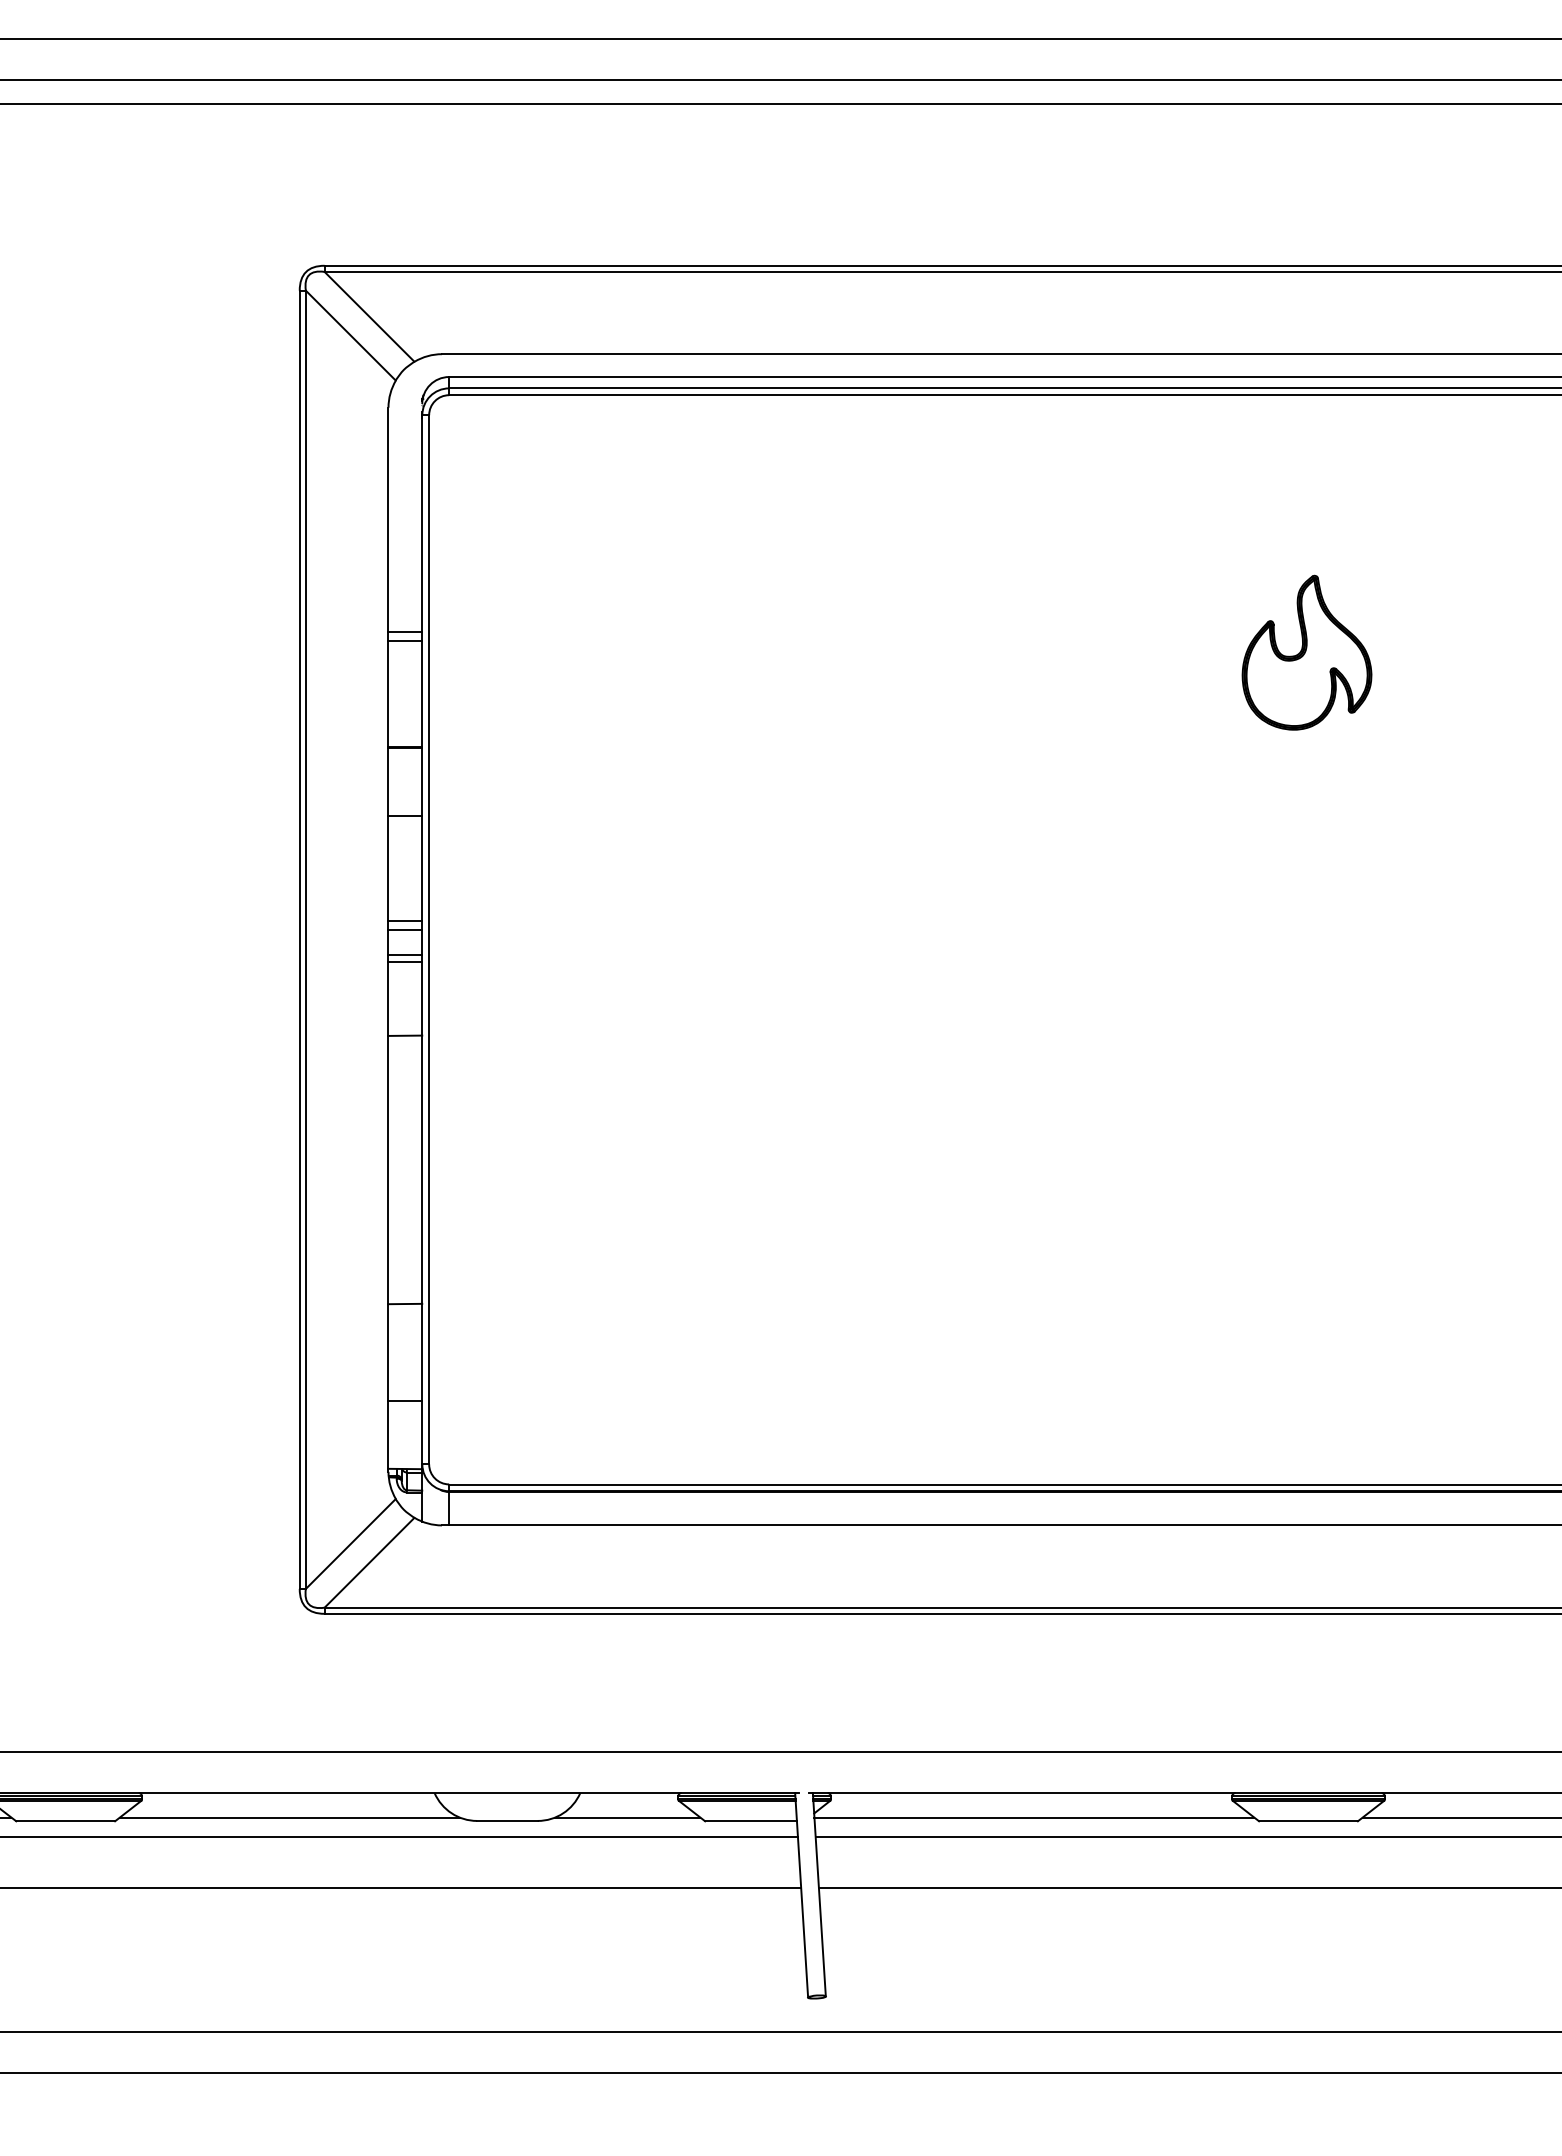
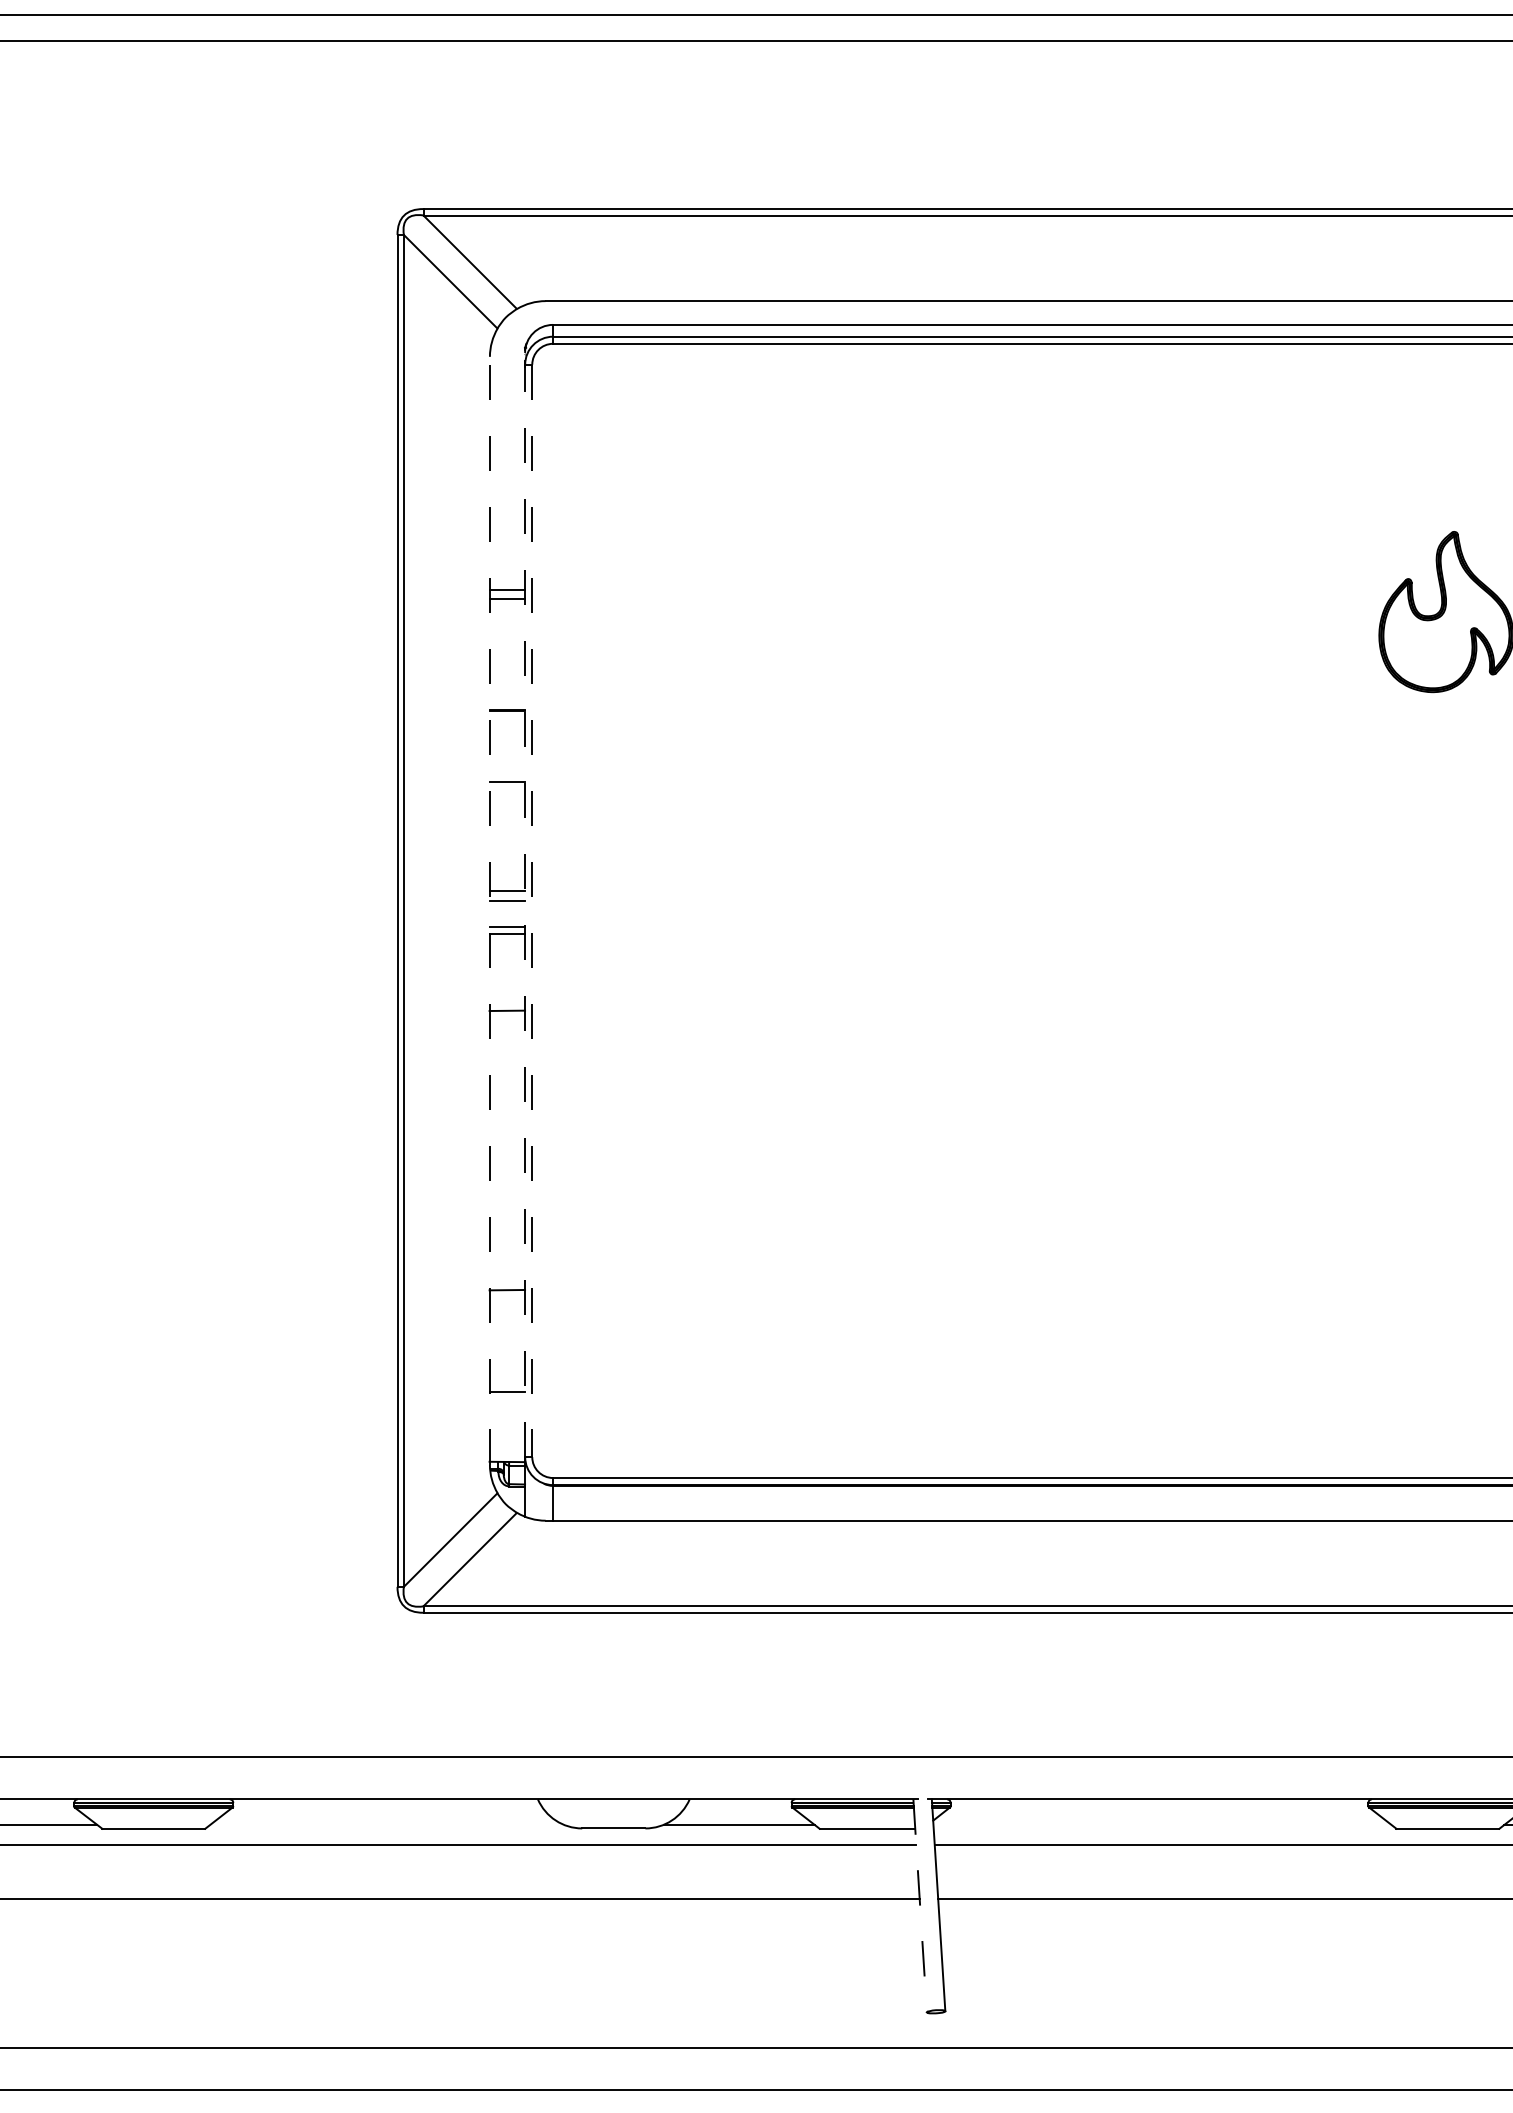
line: (388, 939) -> (489, 910), solid -> dashed
line: (422, 939) -> (525, 910), solid -> dashed
line: (429, 939) -> (532, 910), solid -> dashed
line: (289, 1817) -> (386, 1824), removed
line: (1034, 1817) -> (1162, 1824), removed
line: (801, 1895) -> (919, 1906), solid -> dashed

